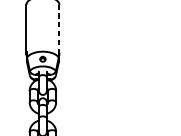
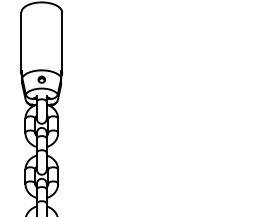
line: (59, 29) -> (62, 42), dashed -> solid

